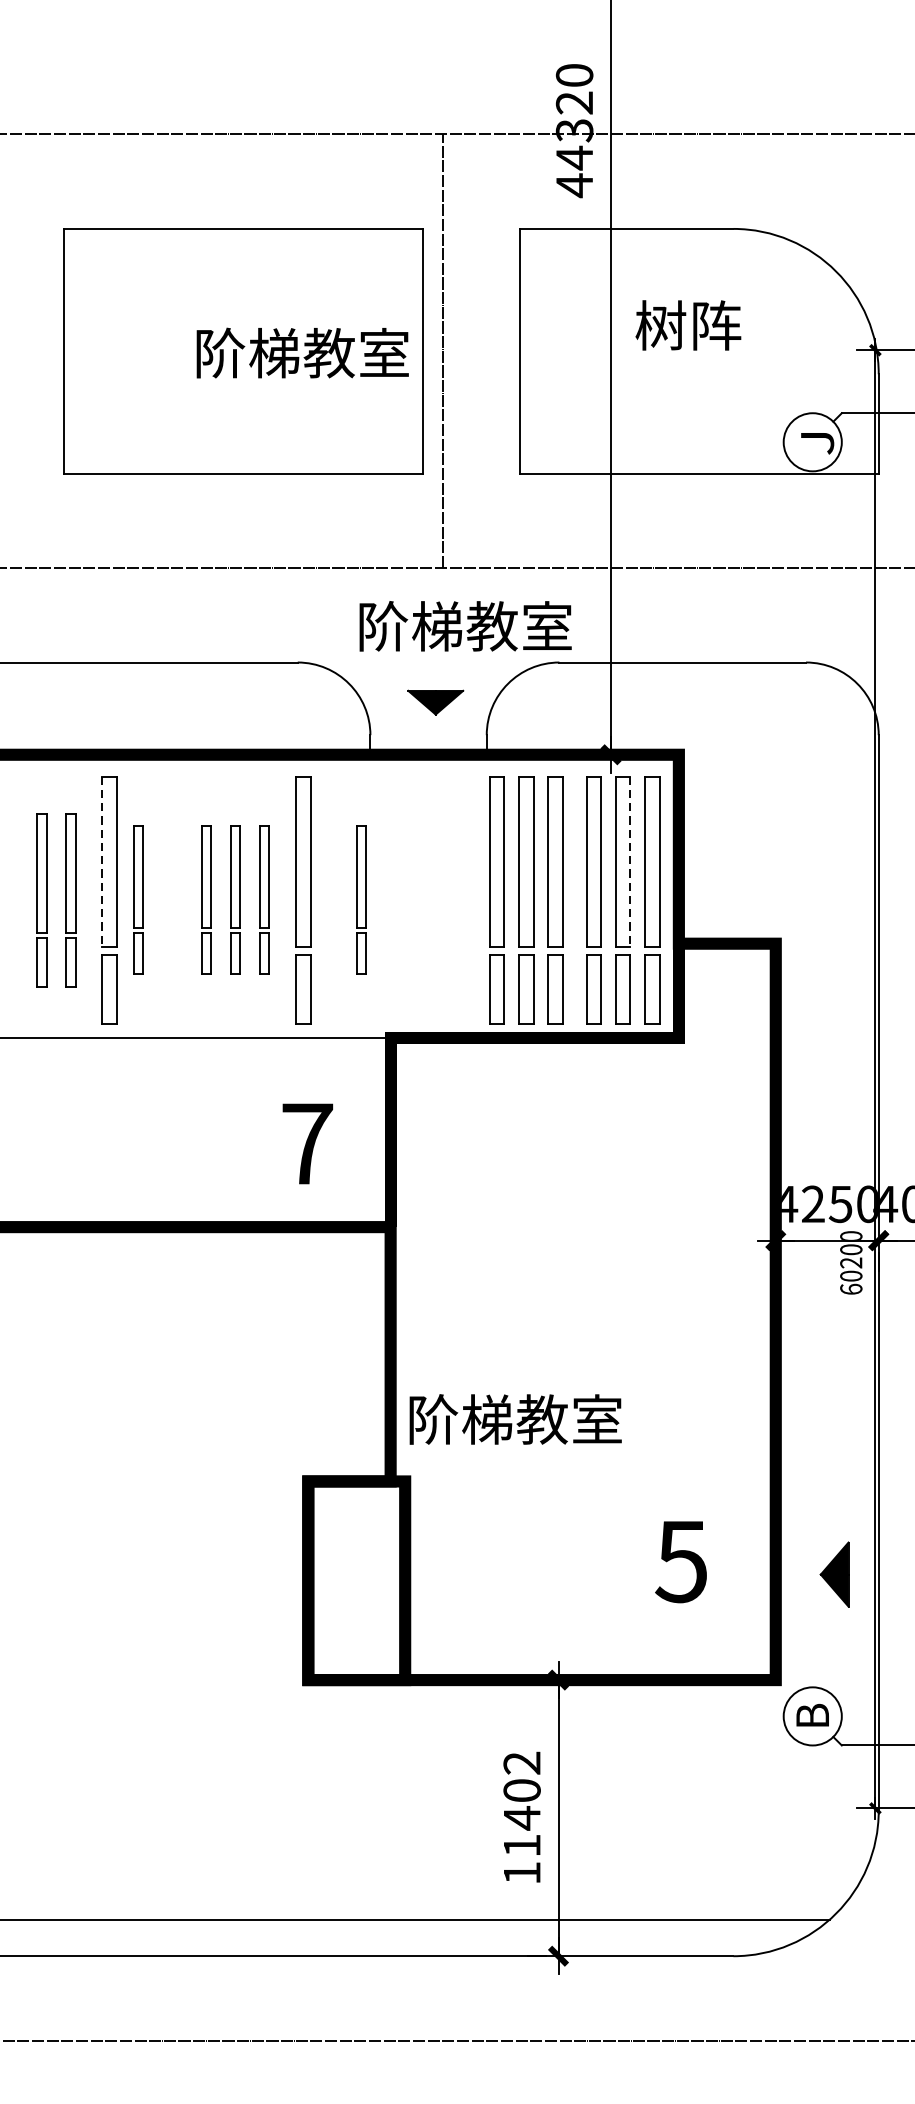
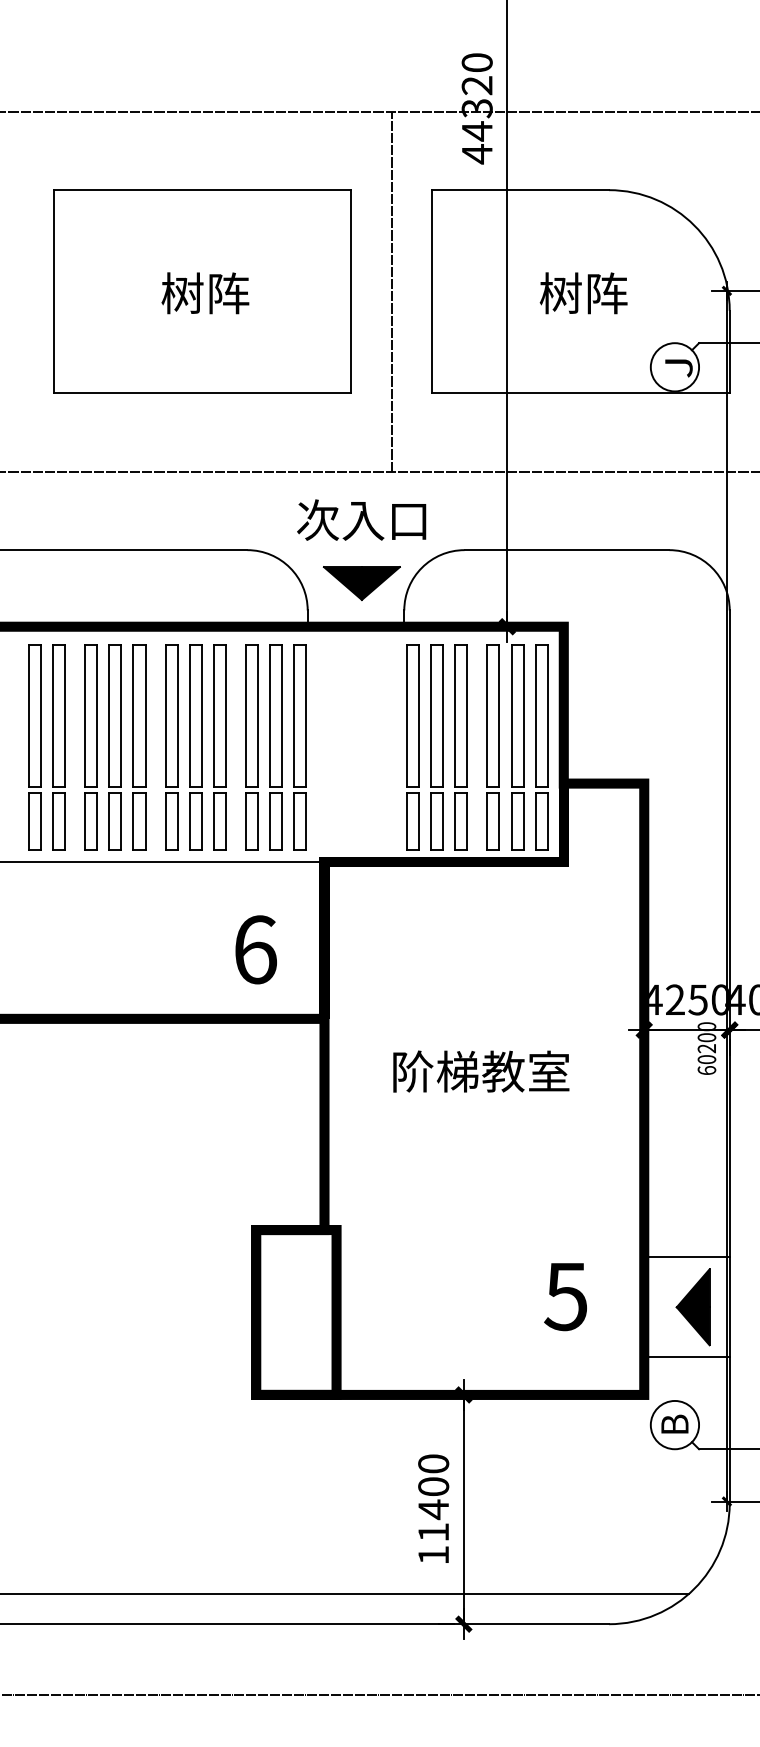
text: (688, 325) -> (583, 293), moved
line: (442, 350) -> (391, 291), moved
text: (301, 353) -> (250, 293), 阶梯教室 -> 树阵
text: (464, 626) -> (385, 520), 阶梯教室 -> 次入口
part: (435, 702) -> (361, 583), size x1.67
line: (102, 861) -> (85, 715), dashed -> solid
line: (630, 861) -> (523, 715), dashed -> solid
part: (41, 900) -> (34, 747), size x1.43
part: (70, 900) -> (58, 747), size x1.43
part: (137, 900) -> (114, 747), size x1.67
part: (167, 900) -> (139, 747), added
part: (206, 900) -> (171, 747), size x1.67
part: (235, 900) -> (195, 747), size x1.67
part: (264, 900) -> (219, 747), size x1.67
part: (331, 900) -> (275, 747), added
part: (360, 900) -> (299, 747), size x1.67
text: (307, 1143) -> (255, 949), 7 -> 6
text: (515, 1419) -> (481, 1071), moved
line: (826, 1513) -> (686, 1256), added
part: (833, 1574) -> (692, 1307), size x1.43
line: (826, 1634) -> (686, 1357), added
text: (521, 1762) -> (433, 1463), 11402 -> 11400

